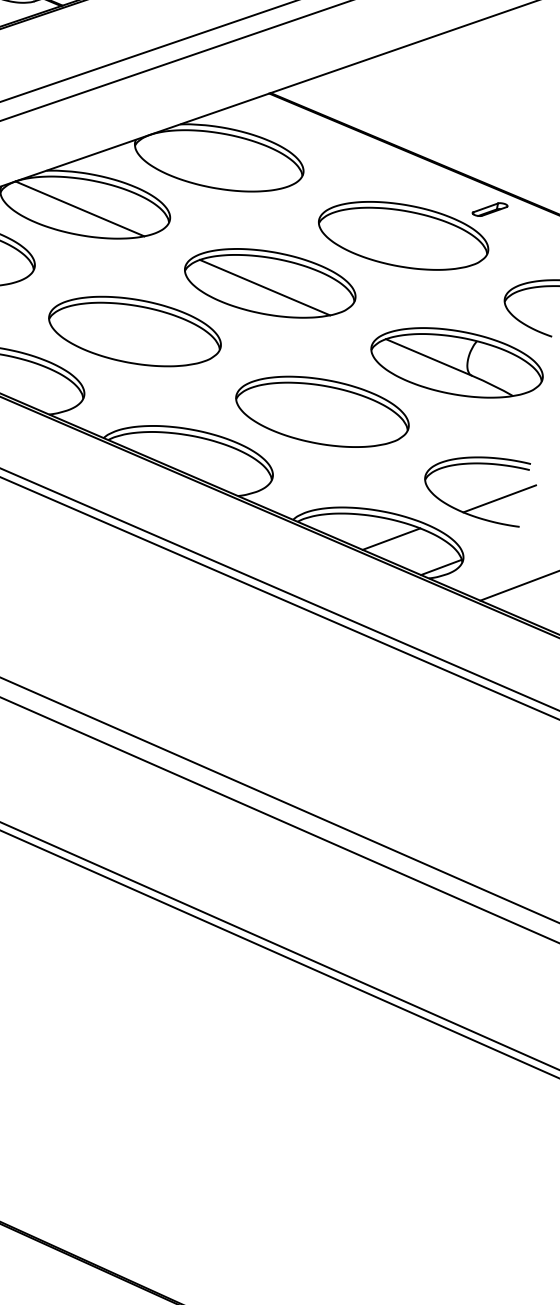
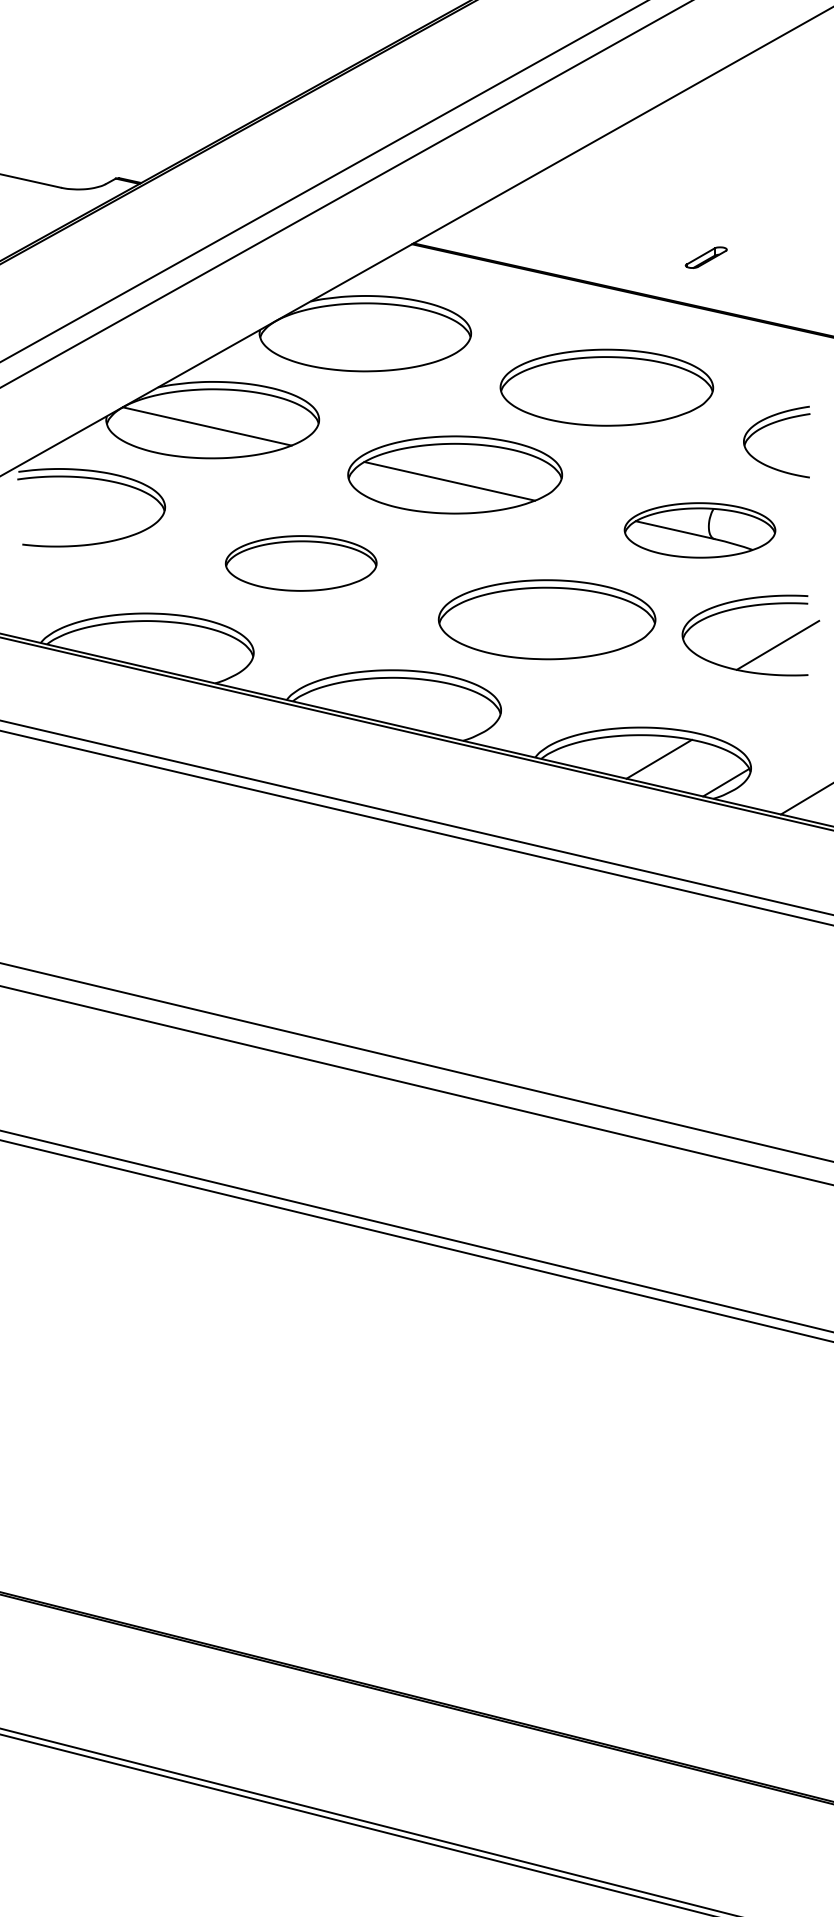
part: (489, 209) -> (705, 257), moved
part: (134, 331) -> (300, 563), size x0.7
part: (456, 362) -> (699, 530), size x0.7
part: (487, 502) -> (763, 652), moved

